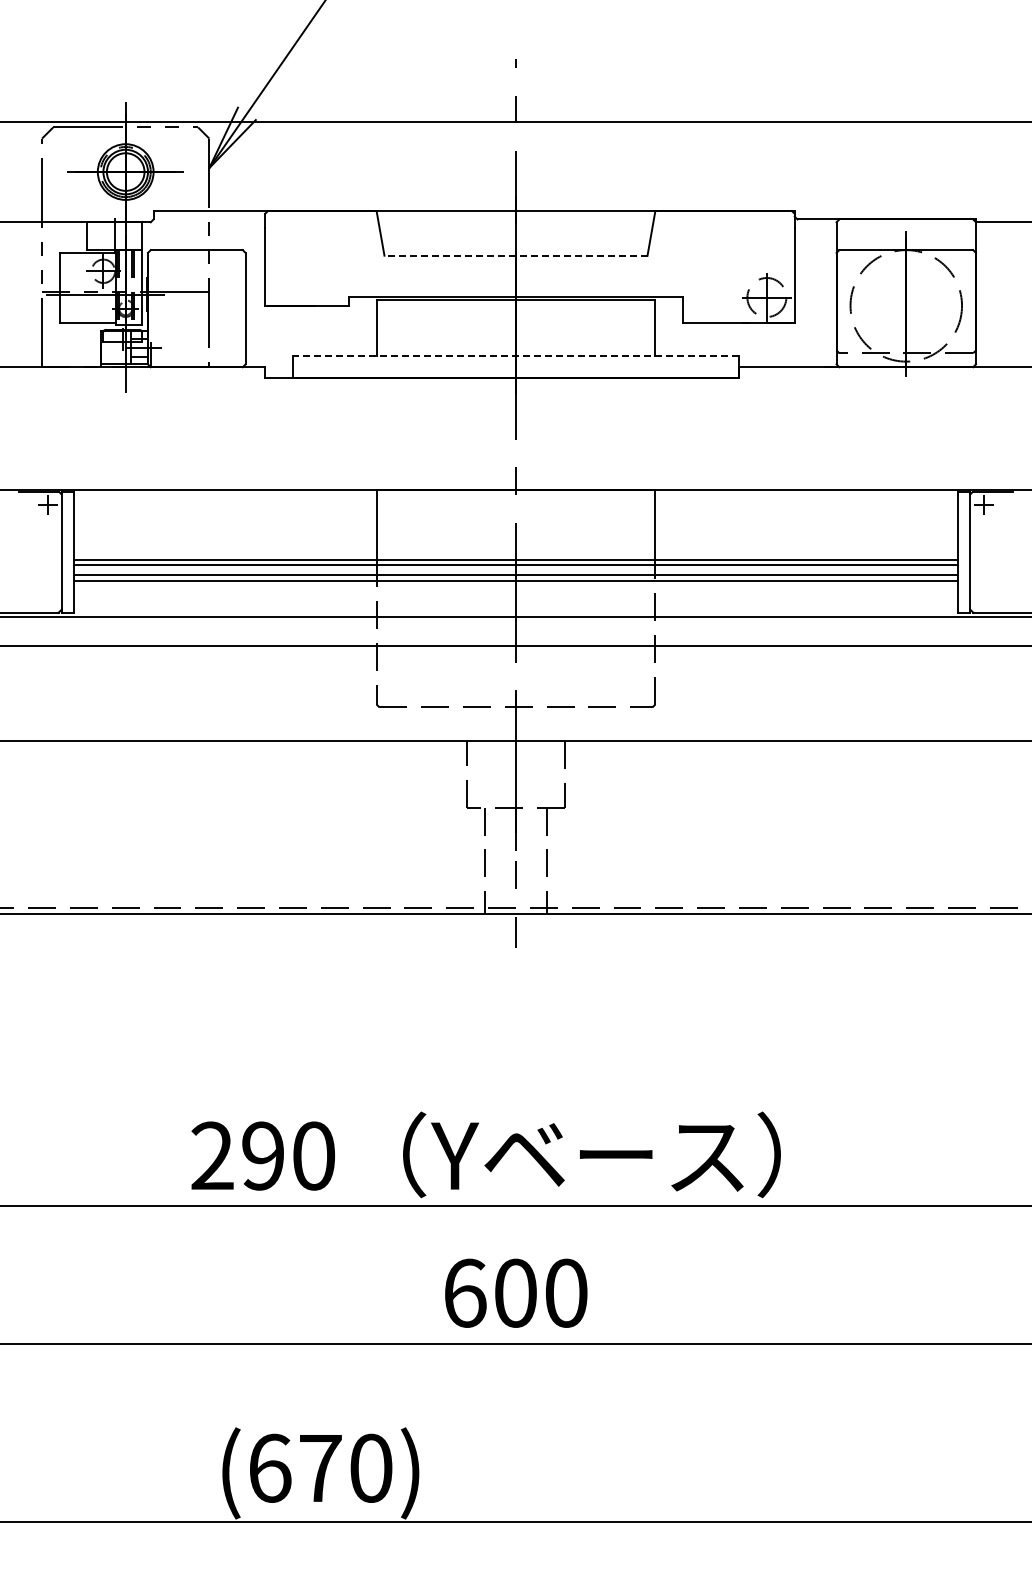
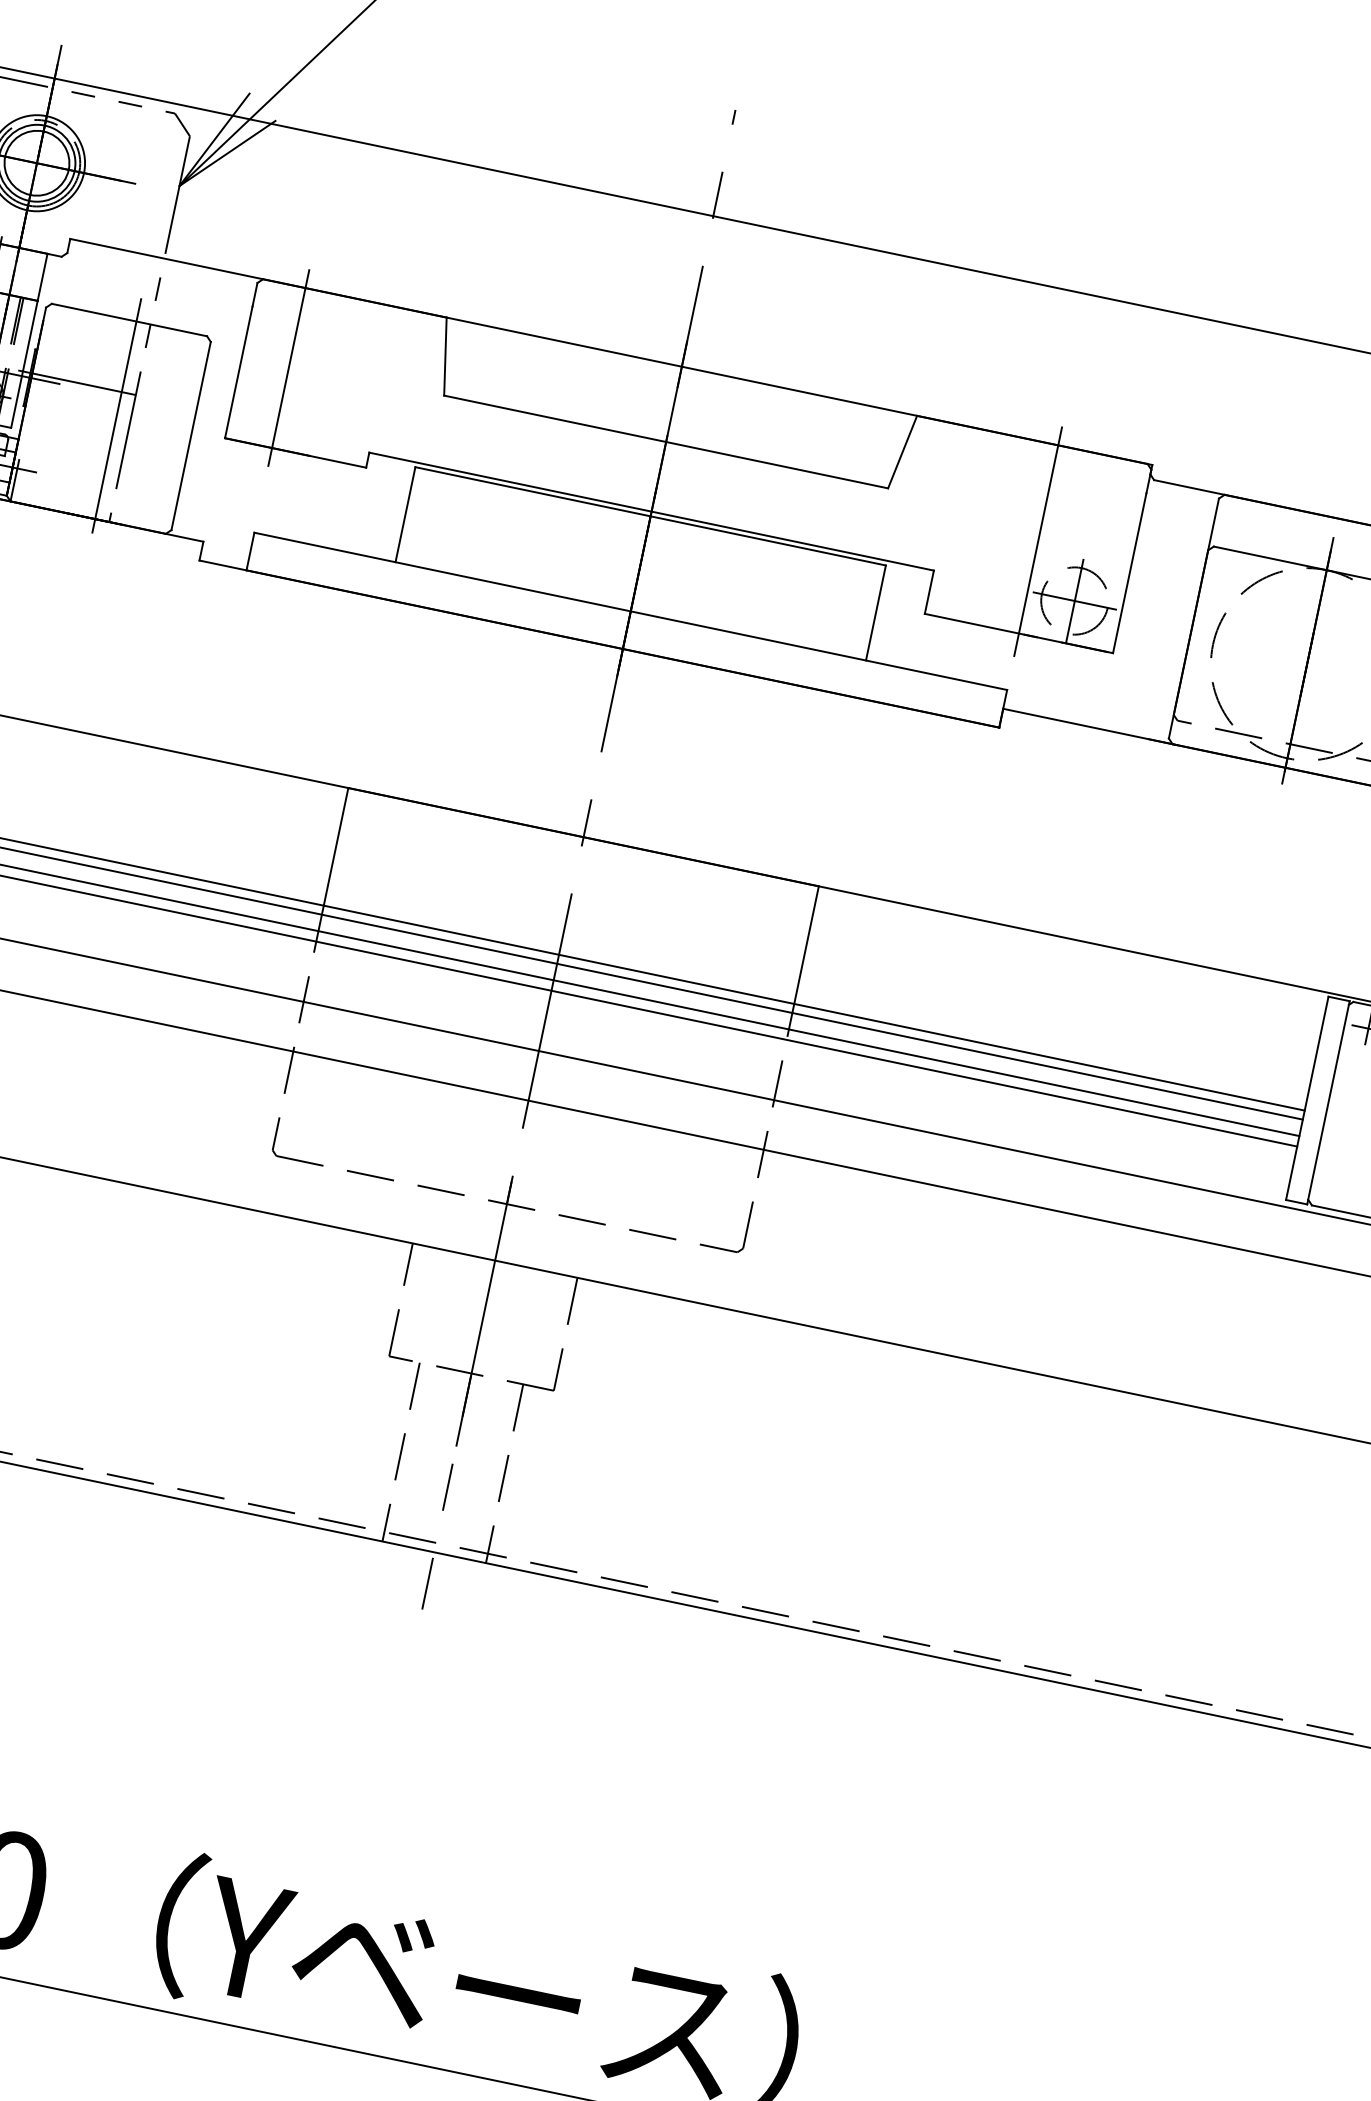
line: (515, 255) -> (665, 441), dashed -> solid
line: (292, 258) -> (287, 367), added
line: (739, 267) -> (1039, 540), added
line: (200, 311) -> (114, 424), added
line: (515, 356) -> (629, 611), dashed -> solid

